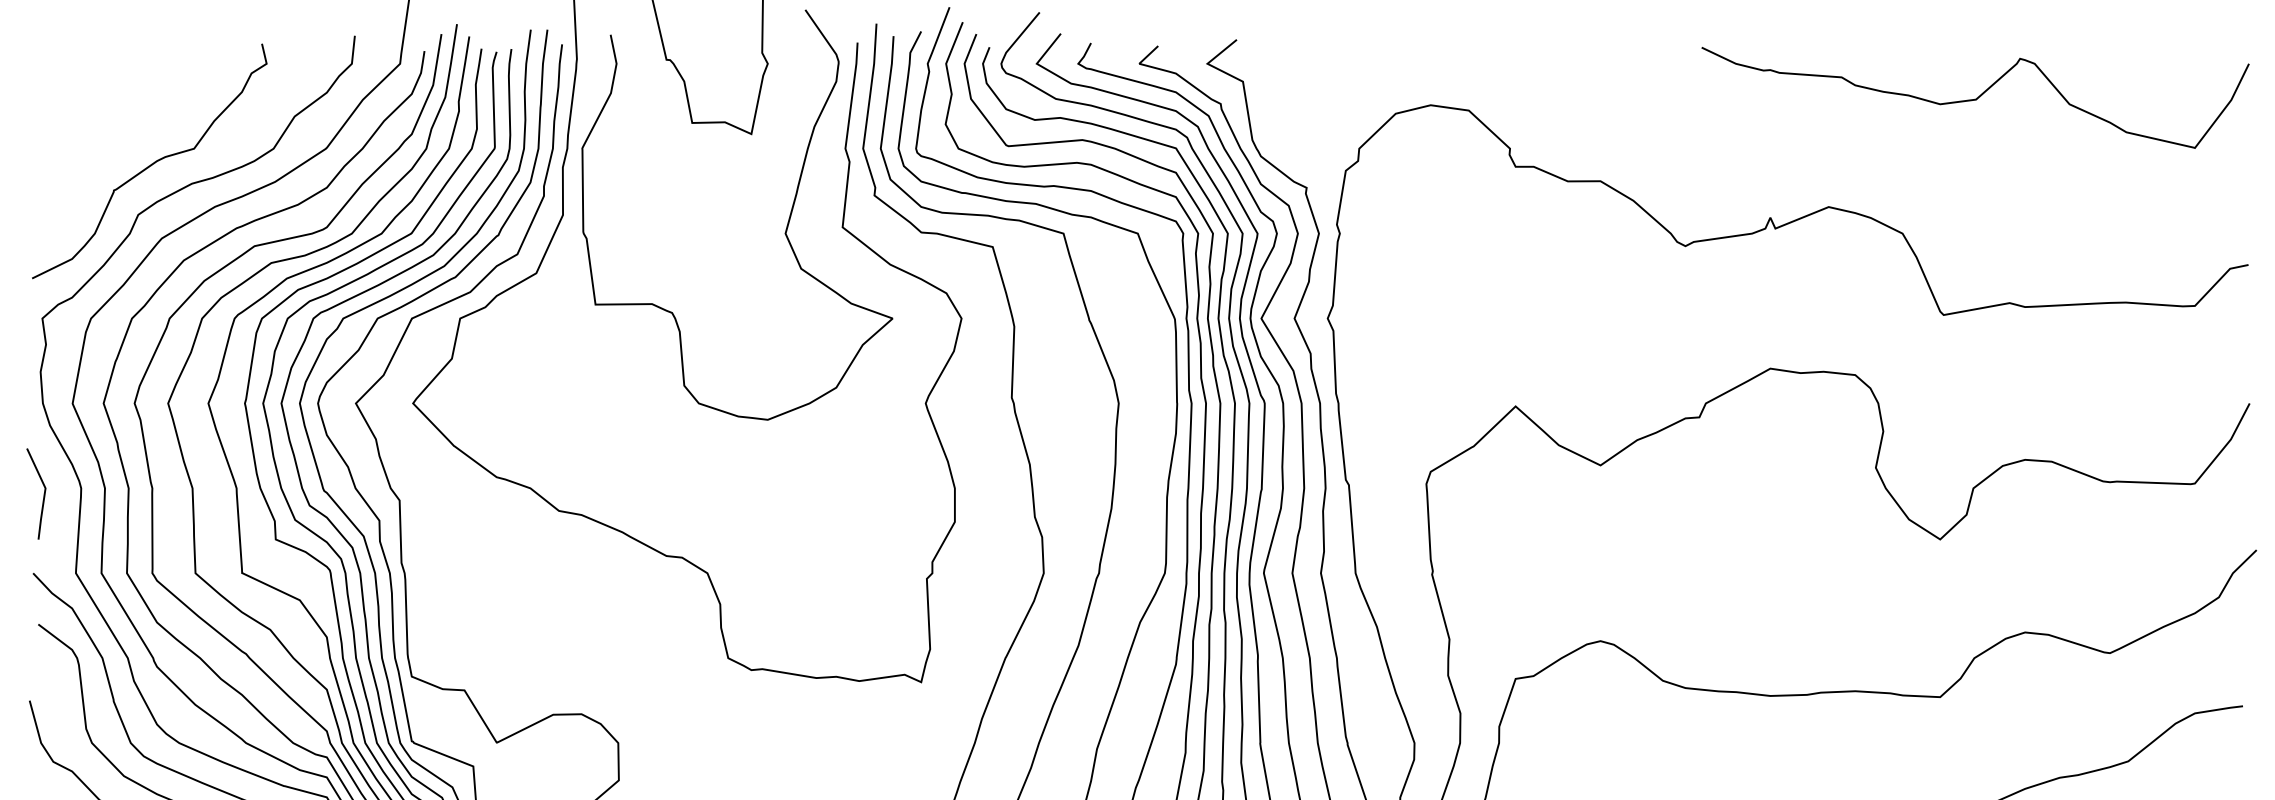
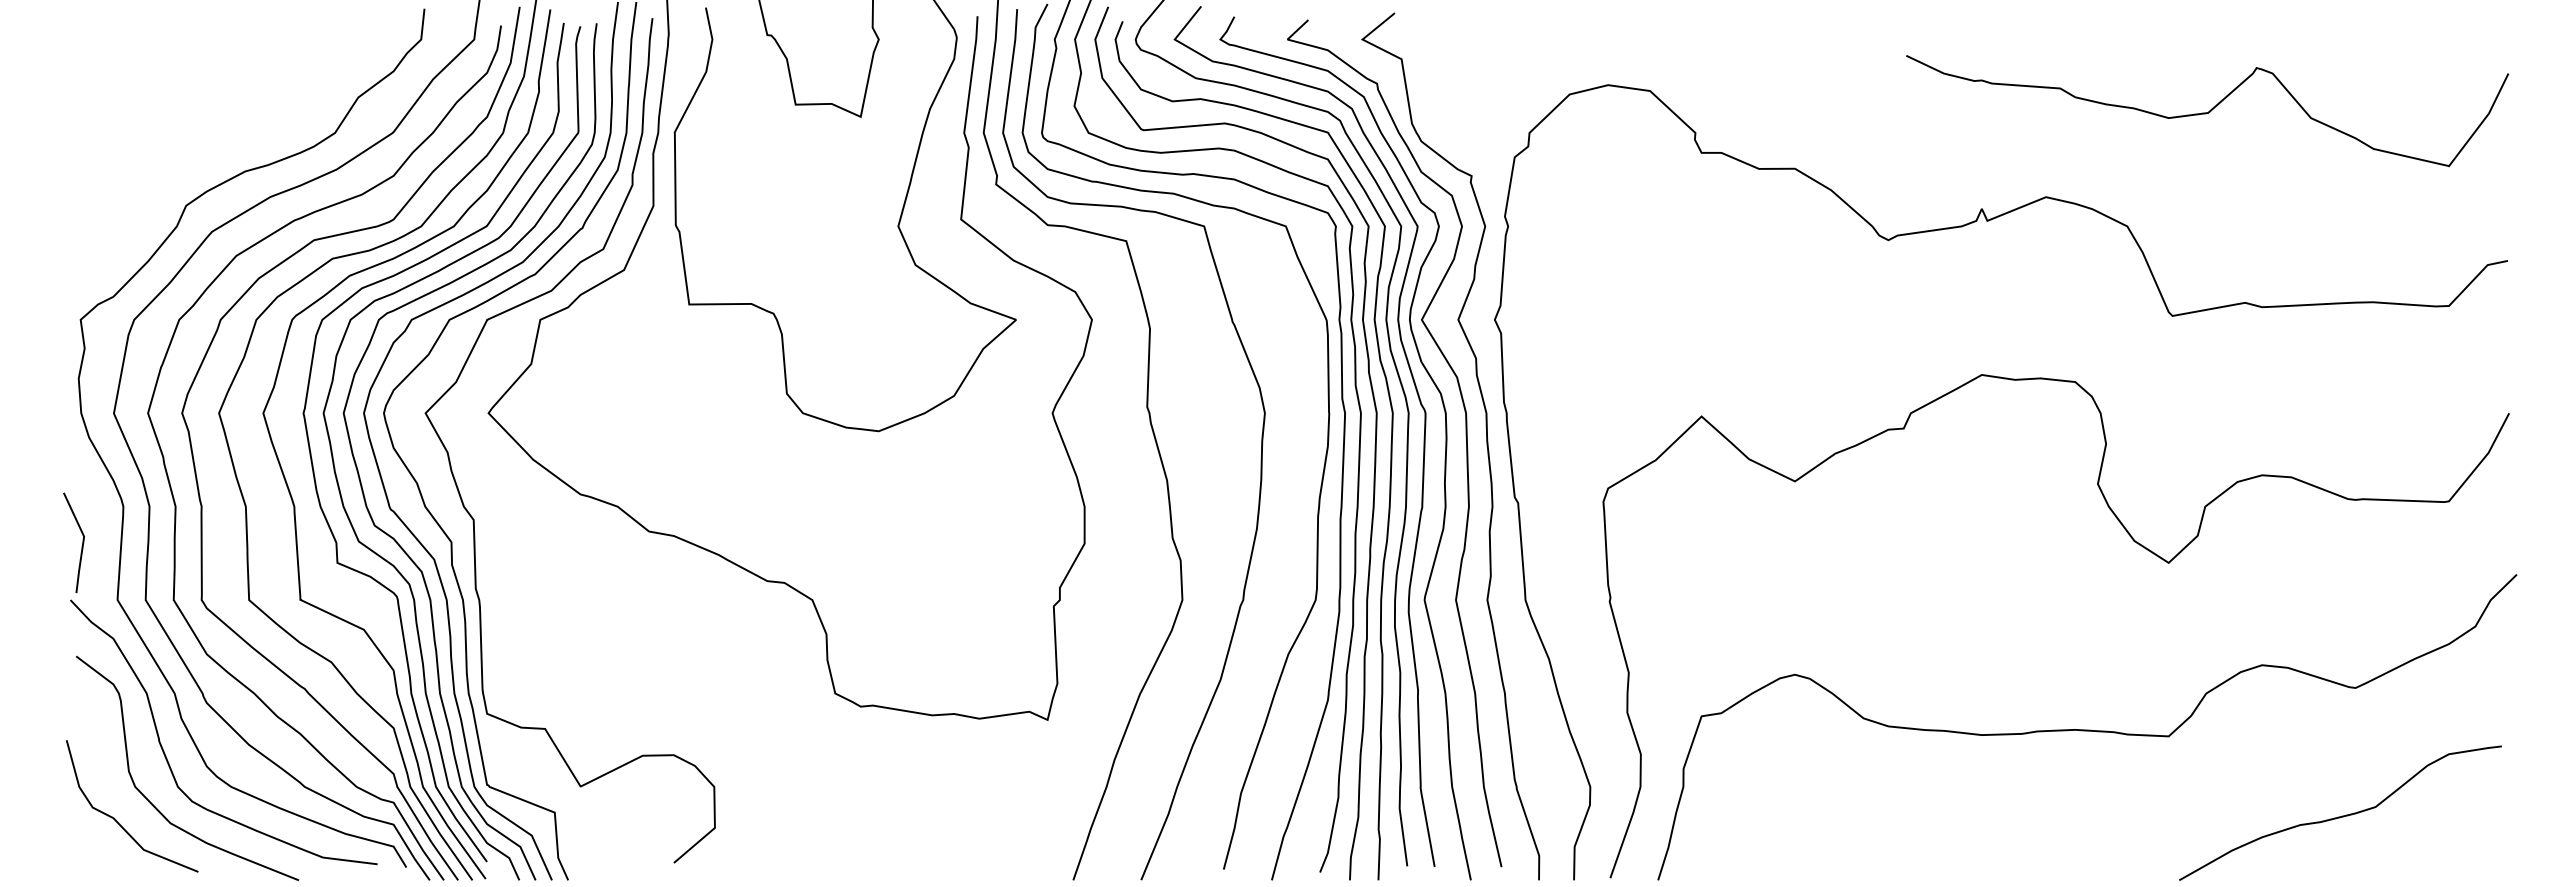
curve: (1976, 98) -> (2208, 111), moved
curve: (151, 163) -> (200, 149), removed
line: (43, 497) -> (81, 546), moved

